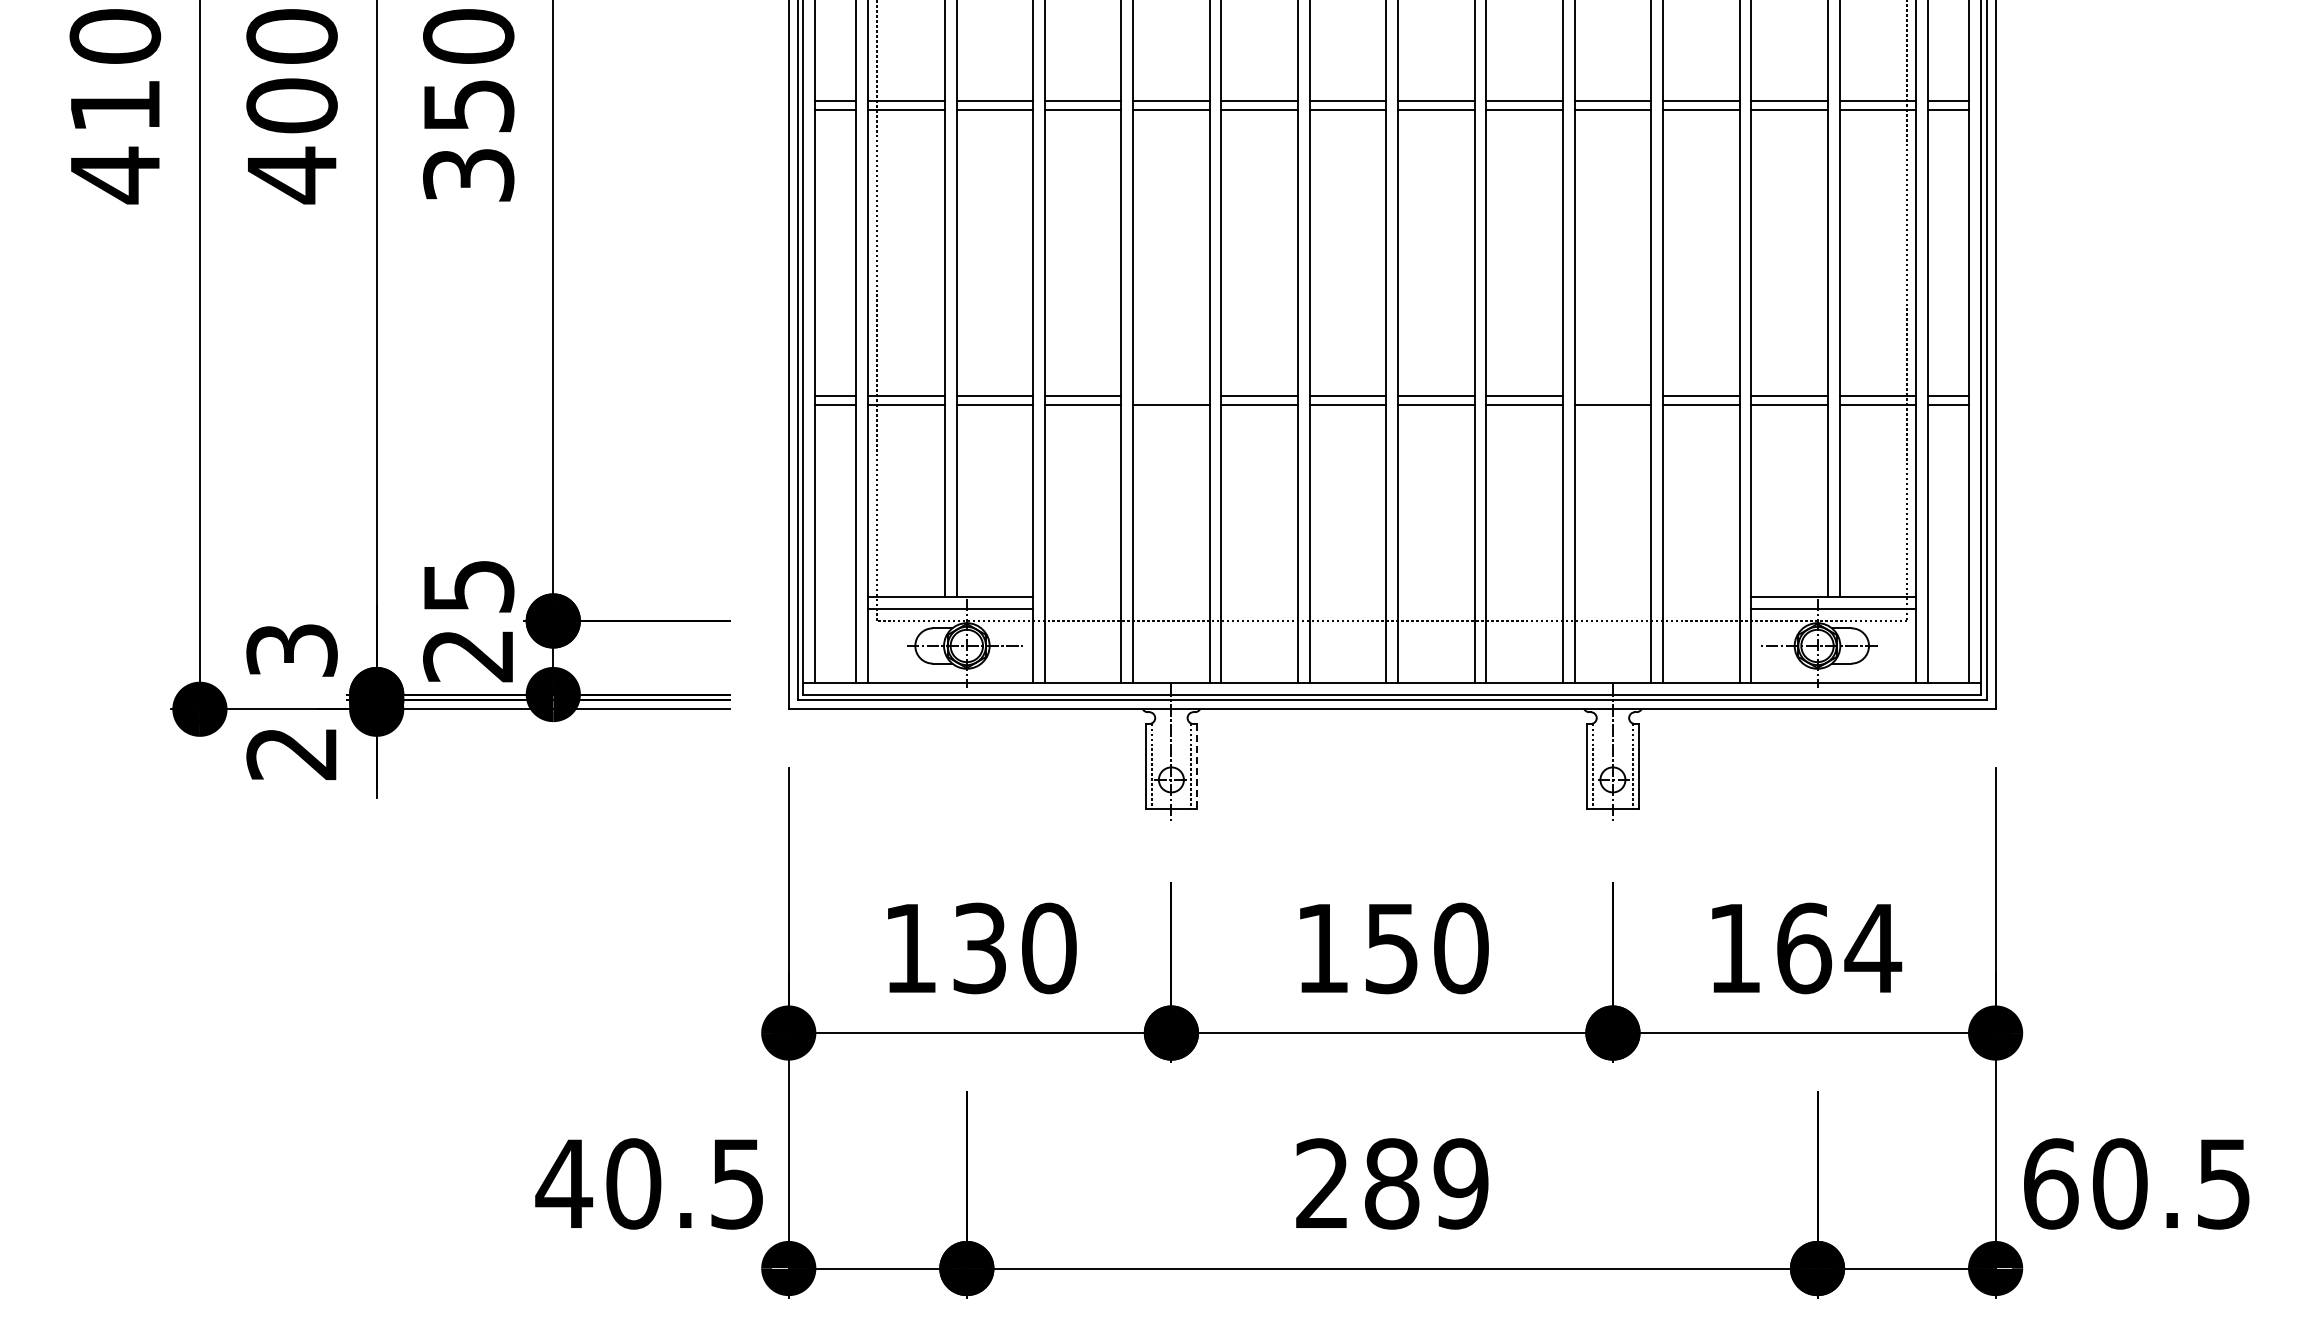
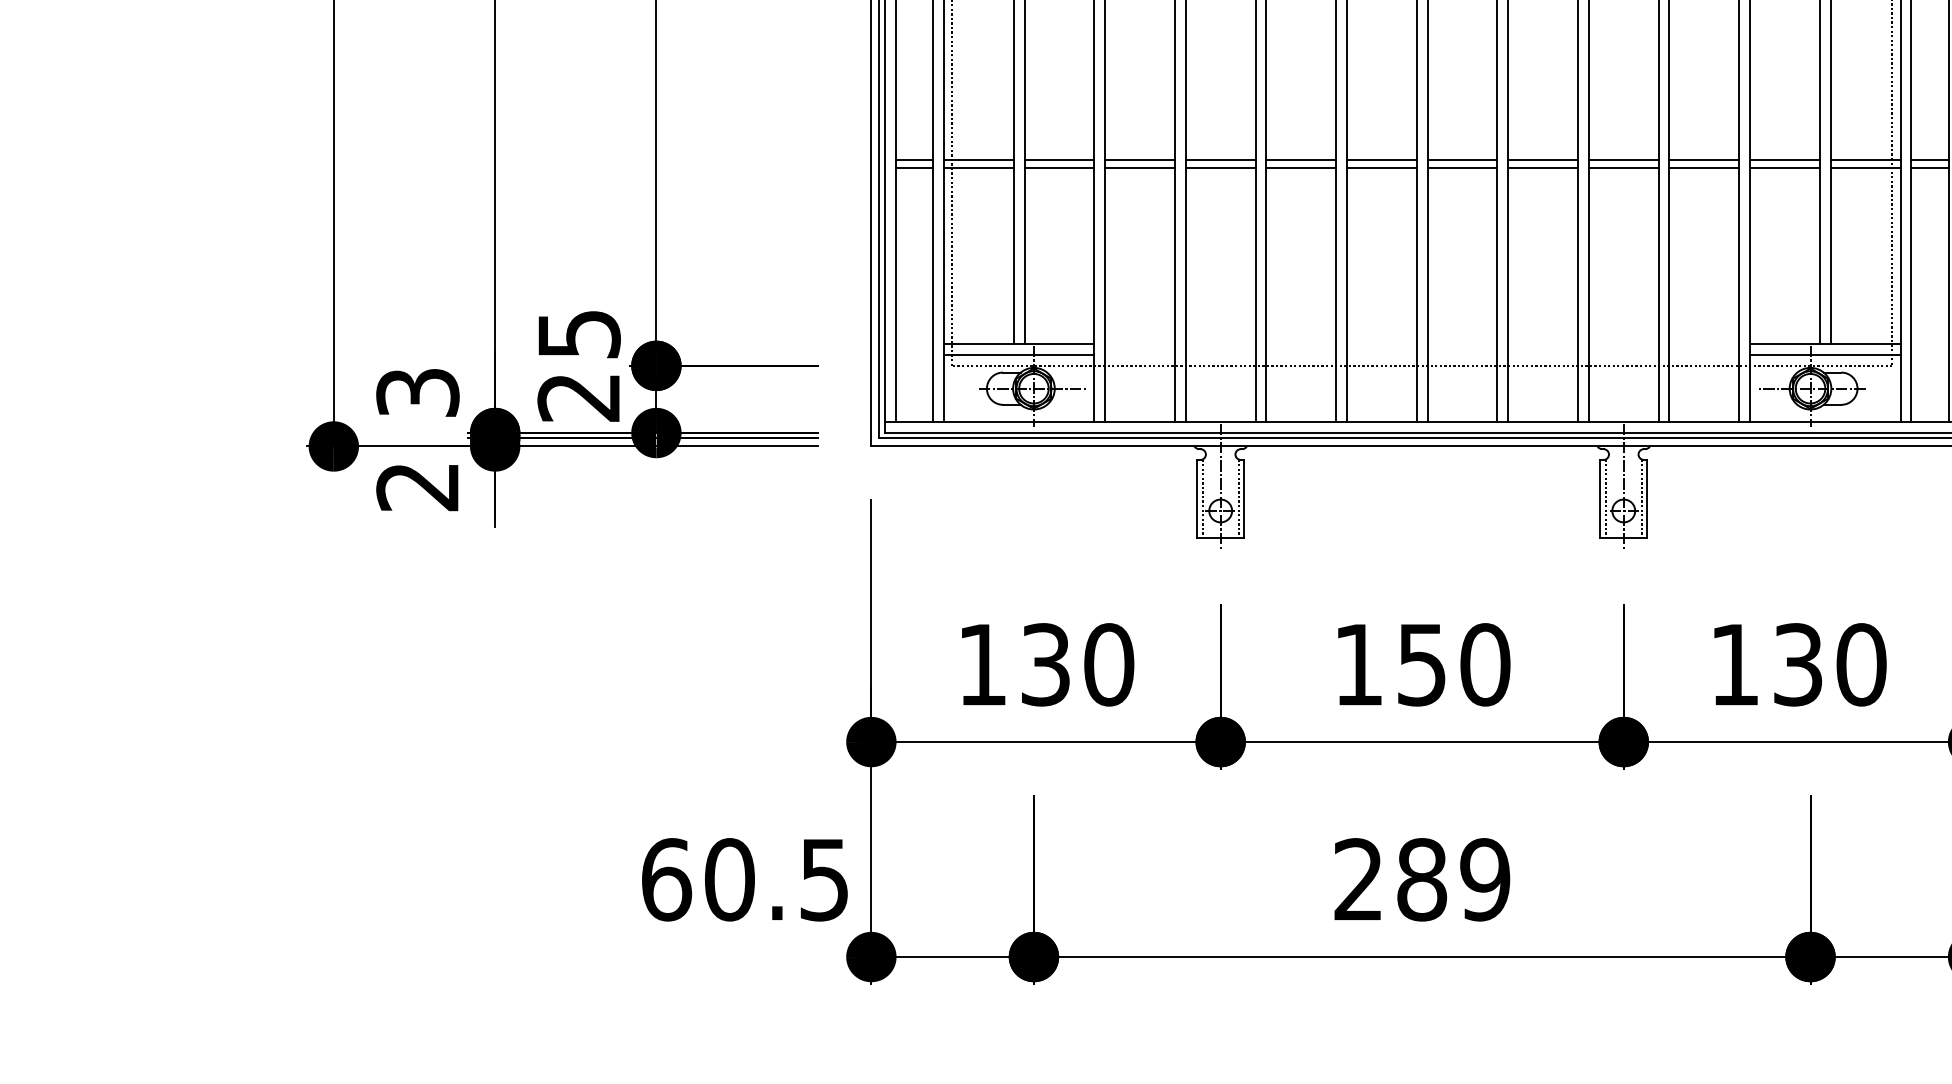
line: (1171, 395) -> (1220, 160), added
line: (1612, 395) -> (1623, 160), added
line: (1197, 766) -> (1244, 498), dashed -> solid
text: (1839, 948) -> (1830, 664), 164 -> 130
text: (564, 1183) -> (666, 879), 40.5 -> 60.5

